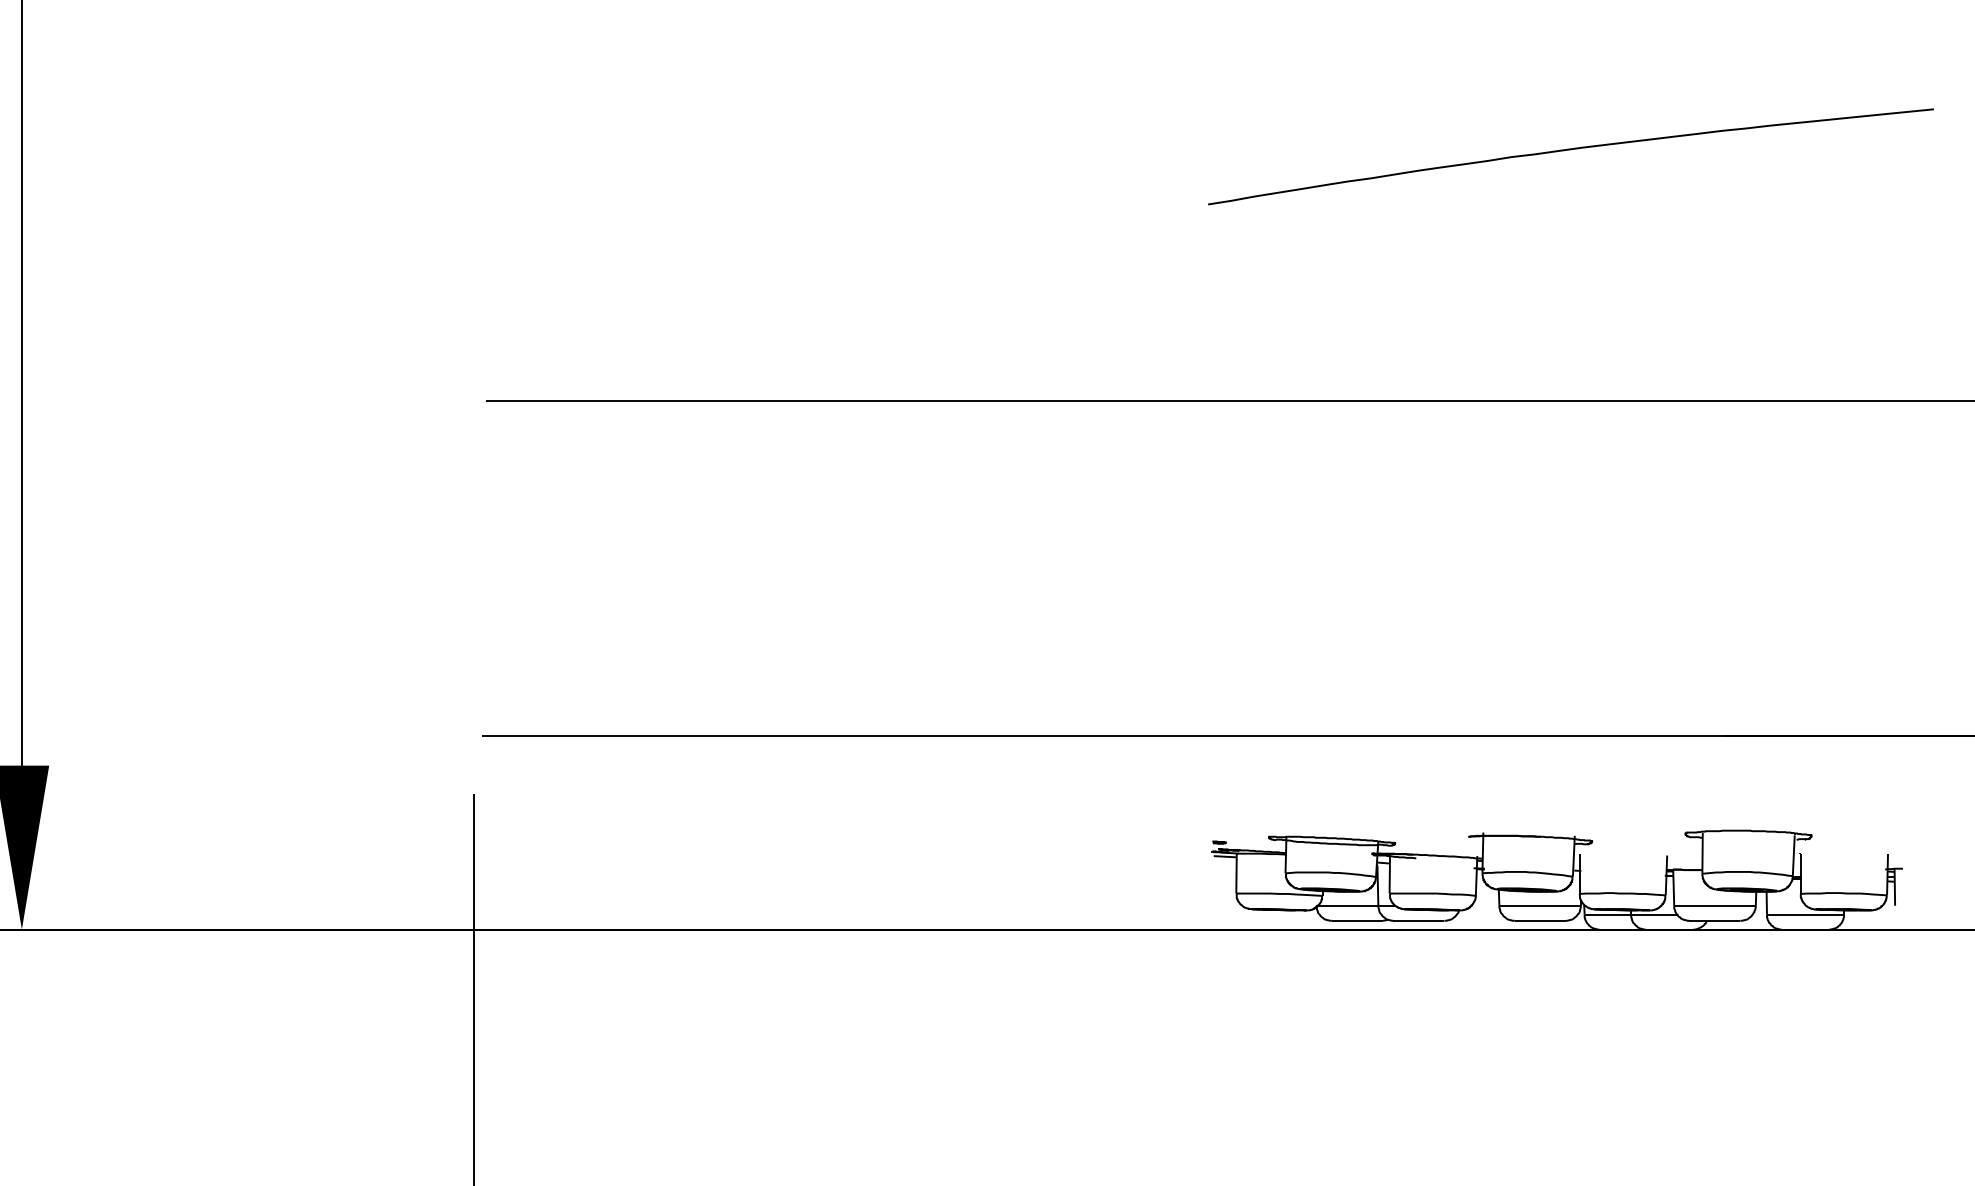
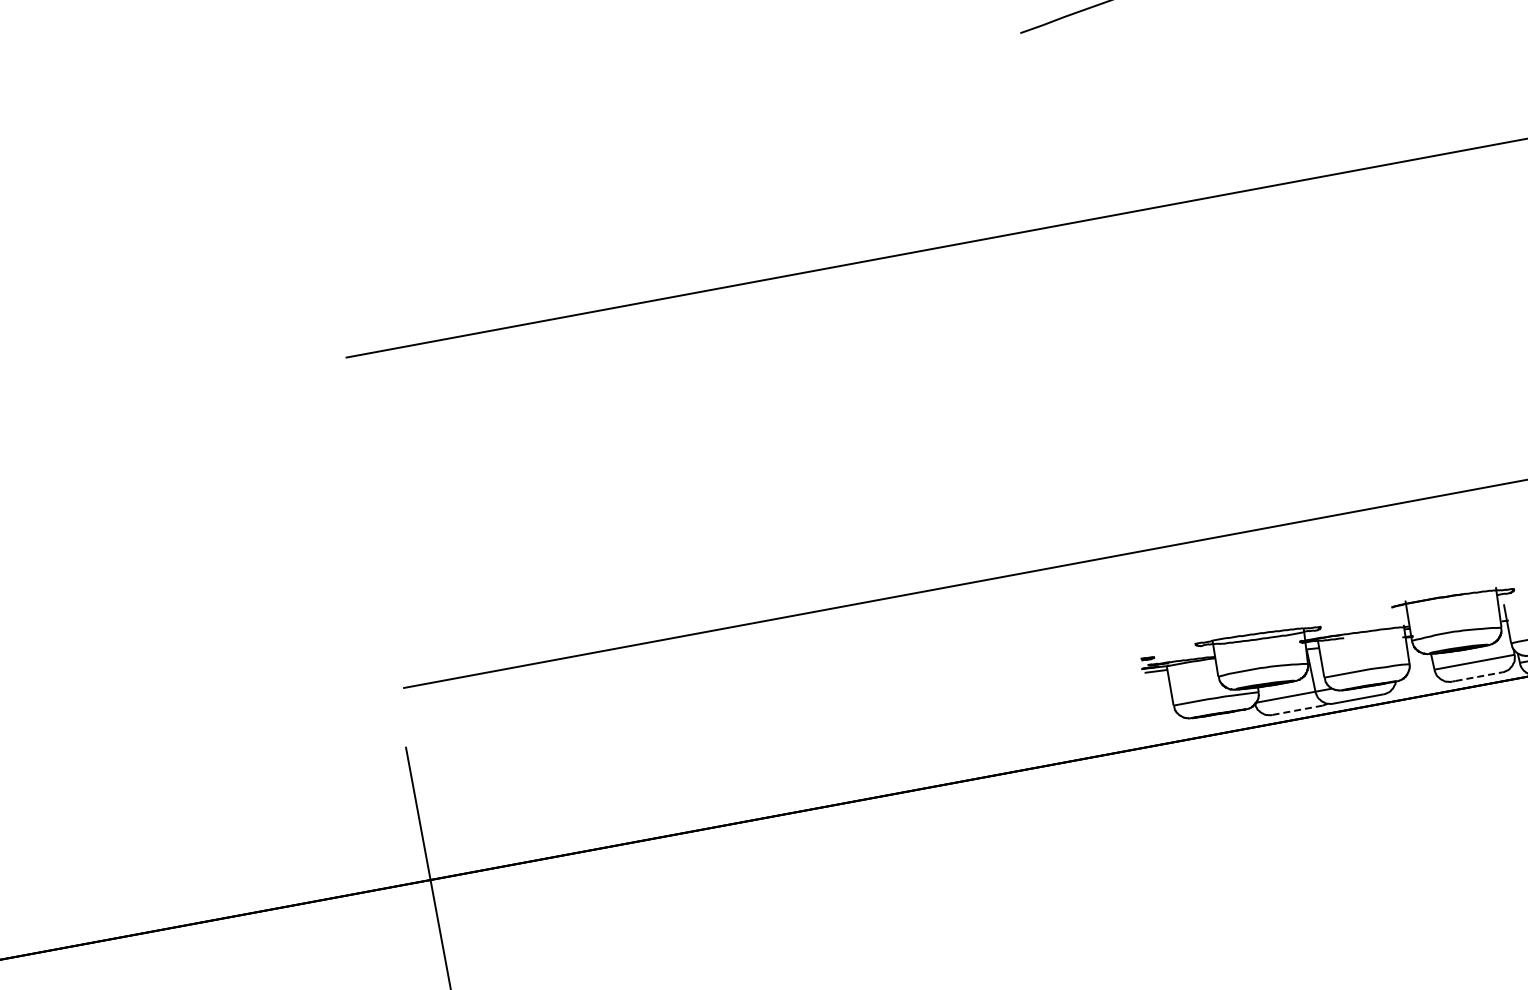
line: (1357, 920) -> (1297, 710), solid -> dashed
line: (1541, 920) -> (1478, 676), solid -> dashed

